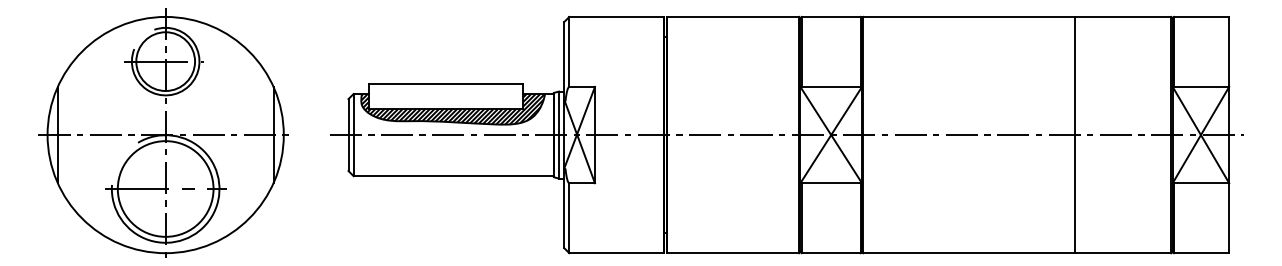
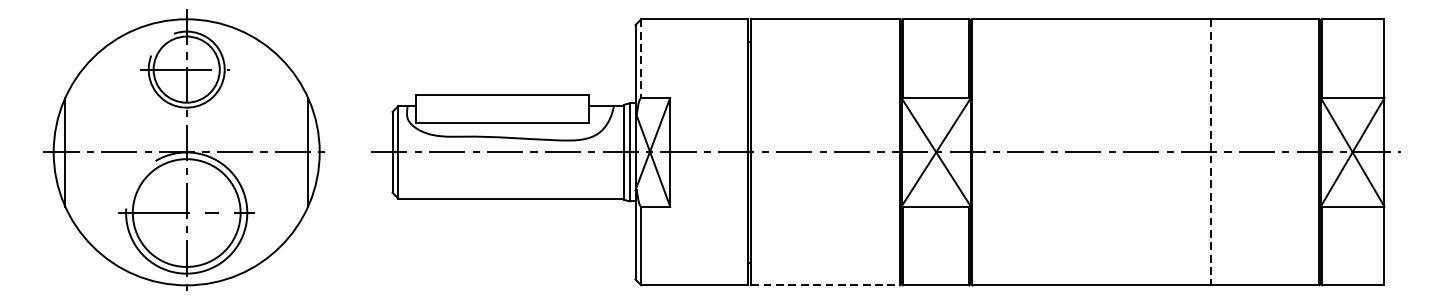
line: (569, 51) -> (641, 58), solid -> dashed
hatch: (452, 108) -> (509, 122), removed
line: (1075, 135) -> (1211, 152), solid -> dashed
line: (733, 253) -> (826, 285), solid -> dashed

